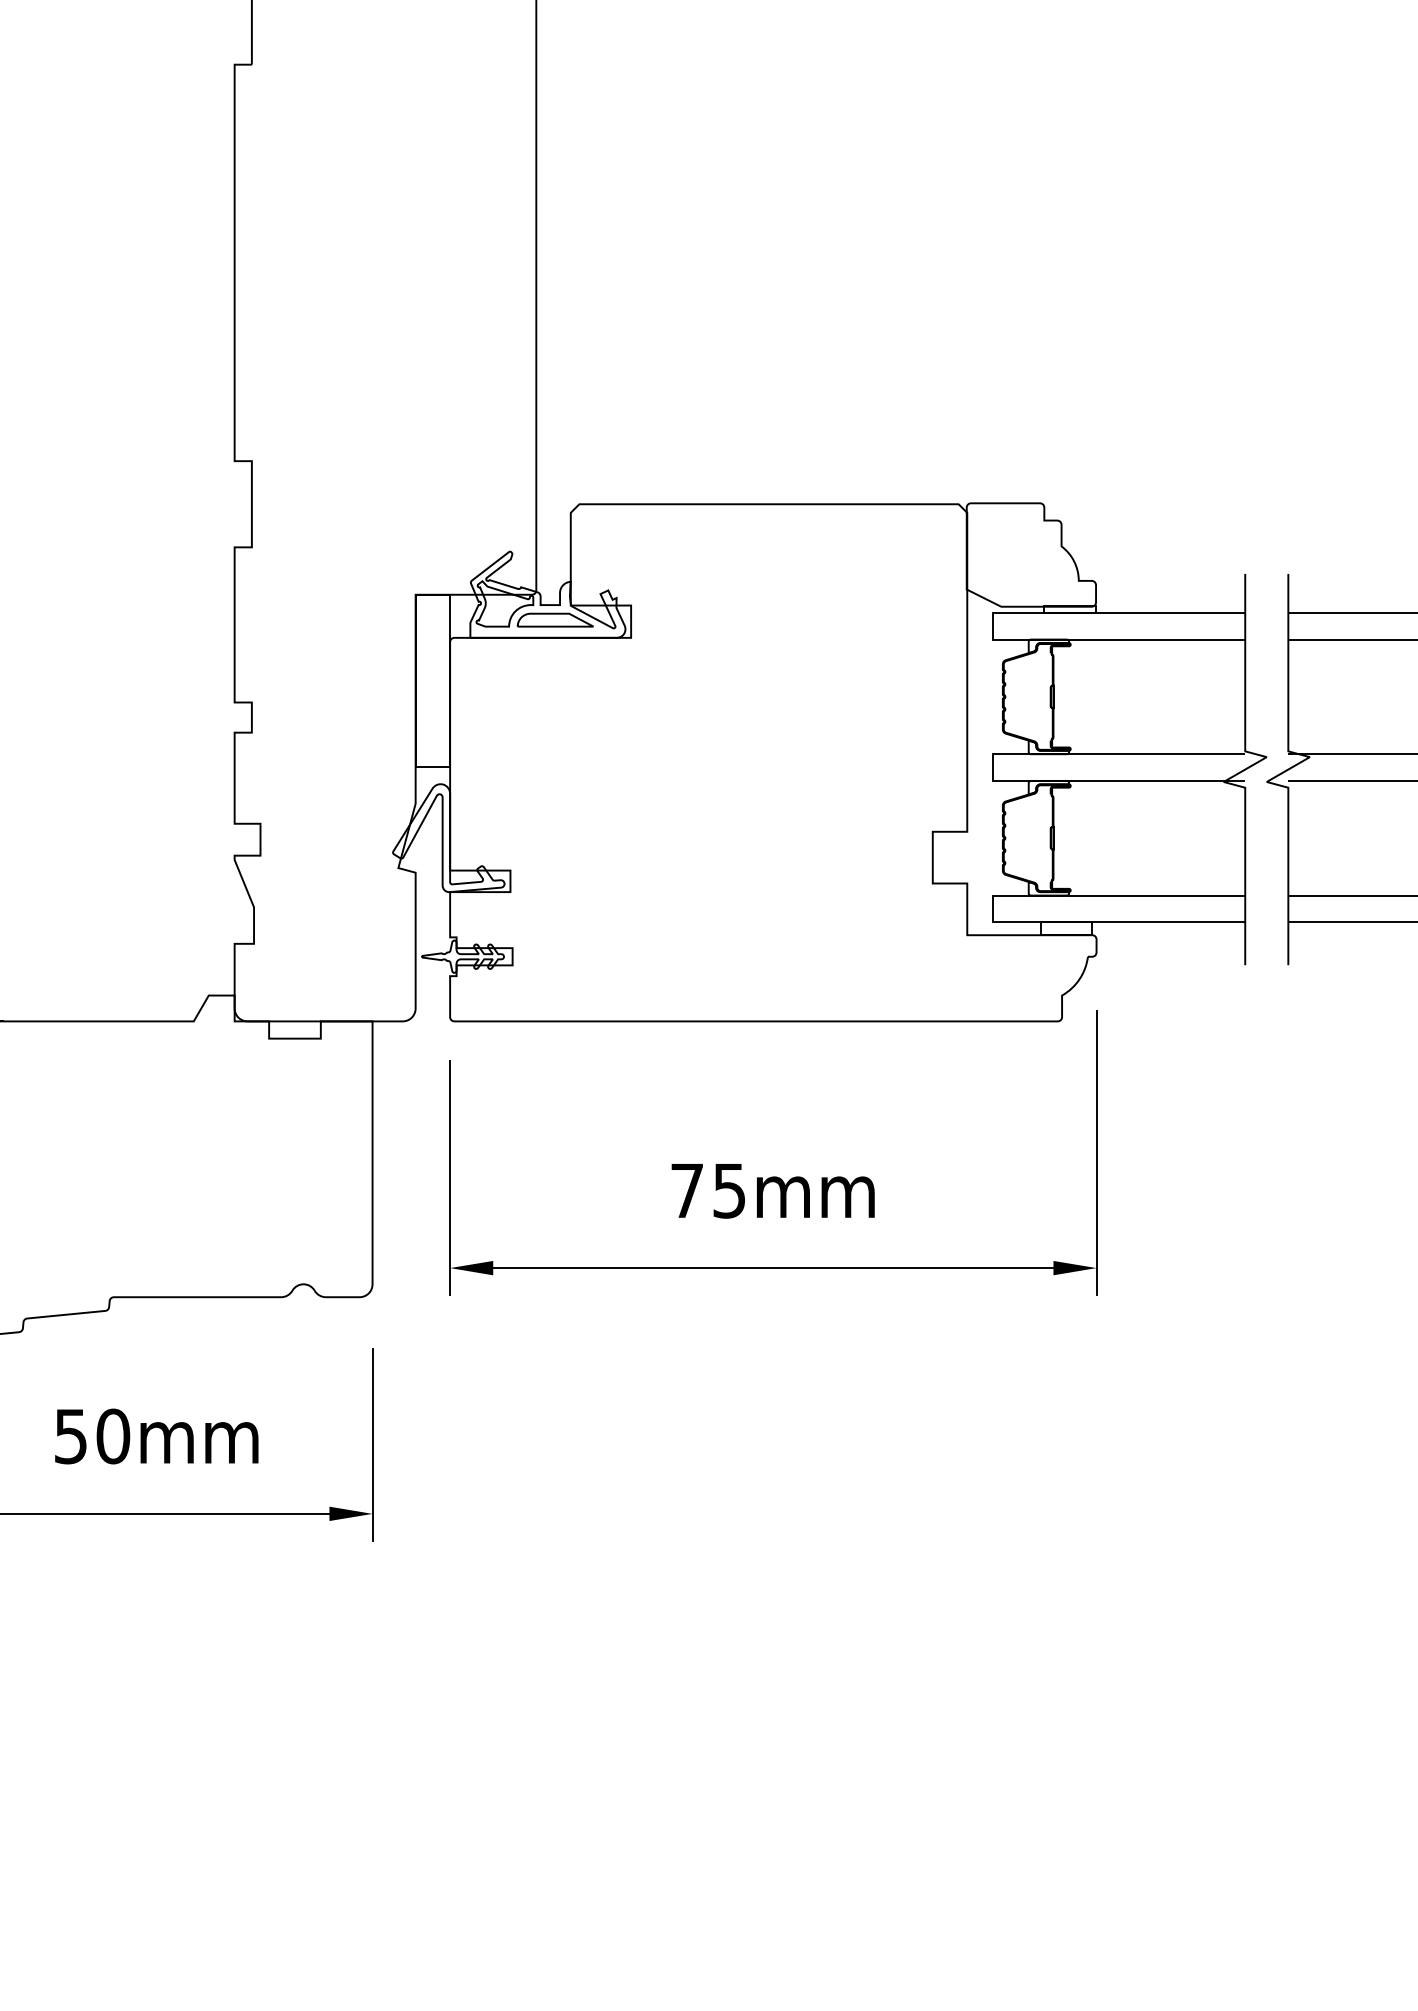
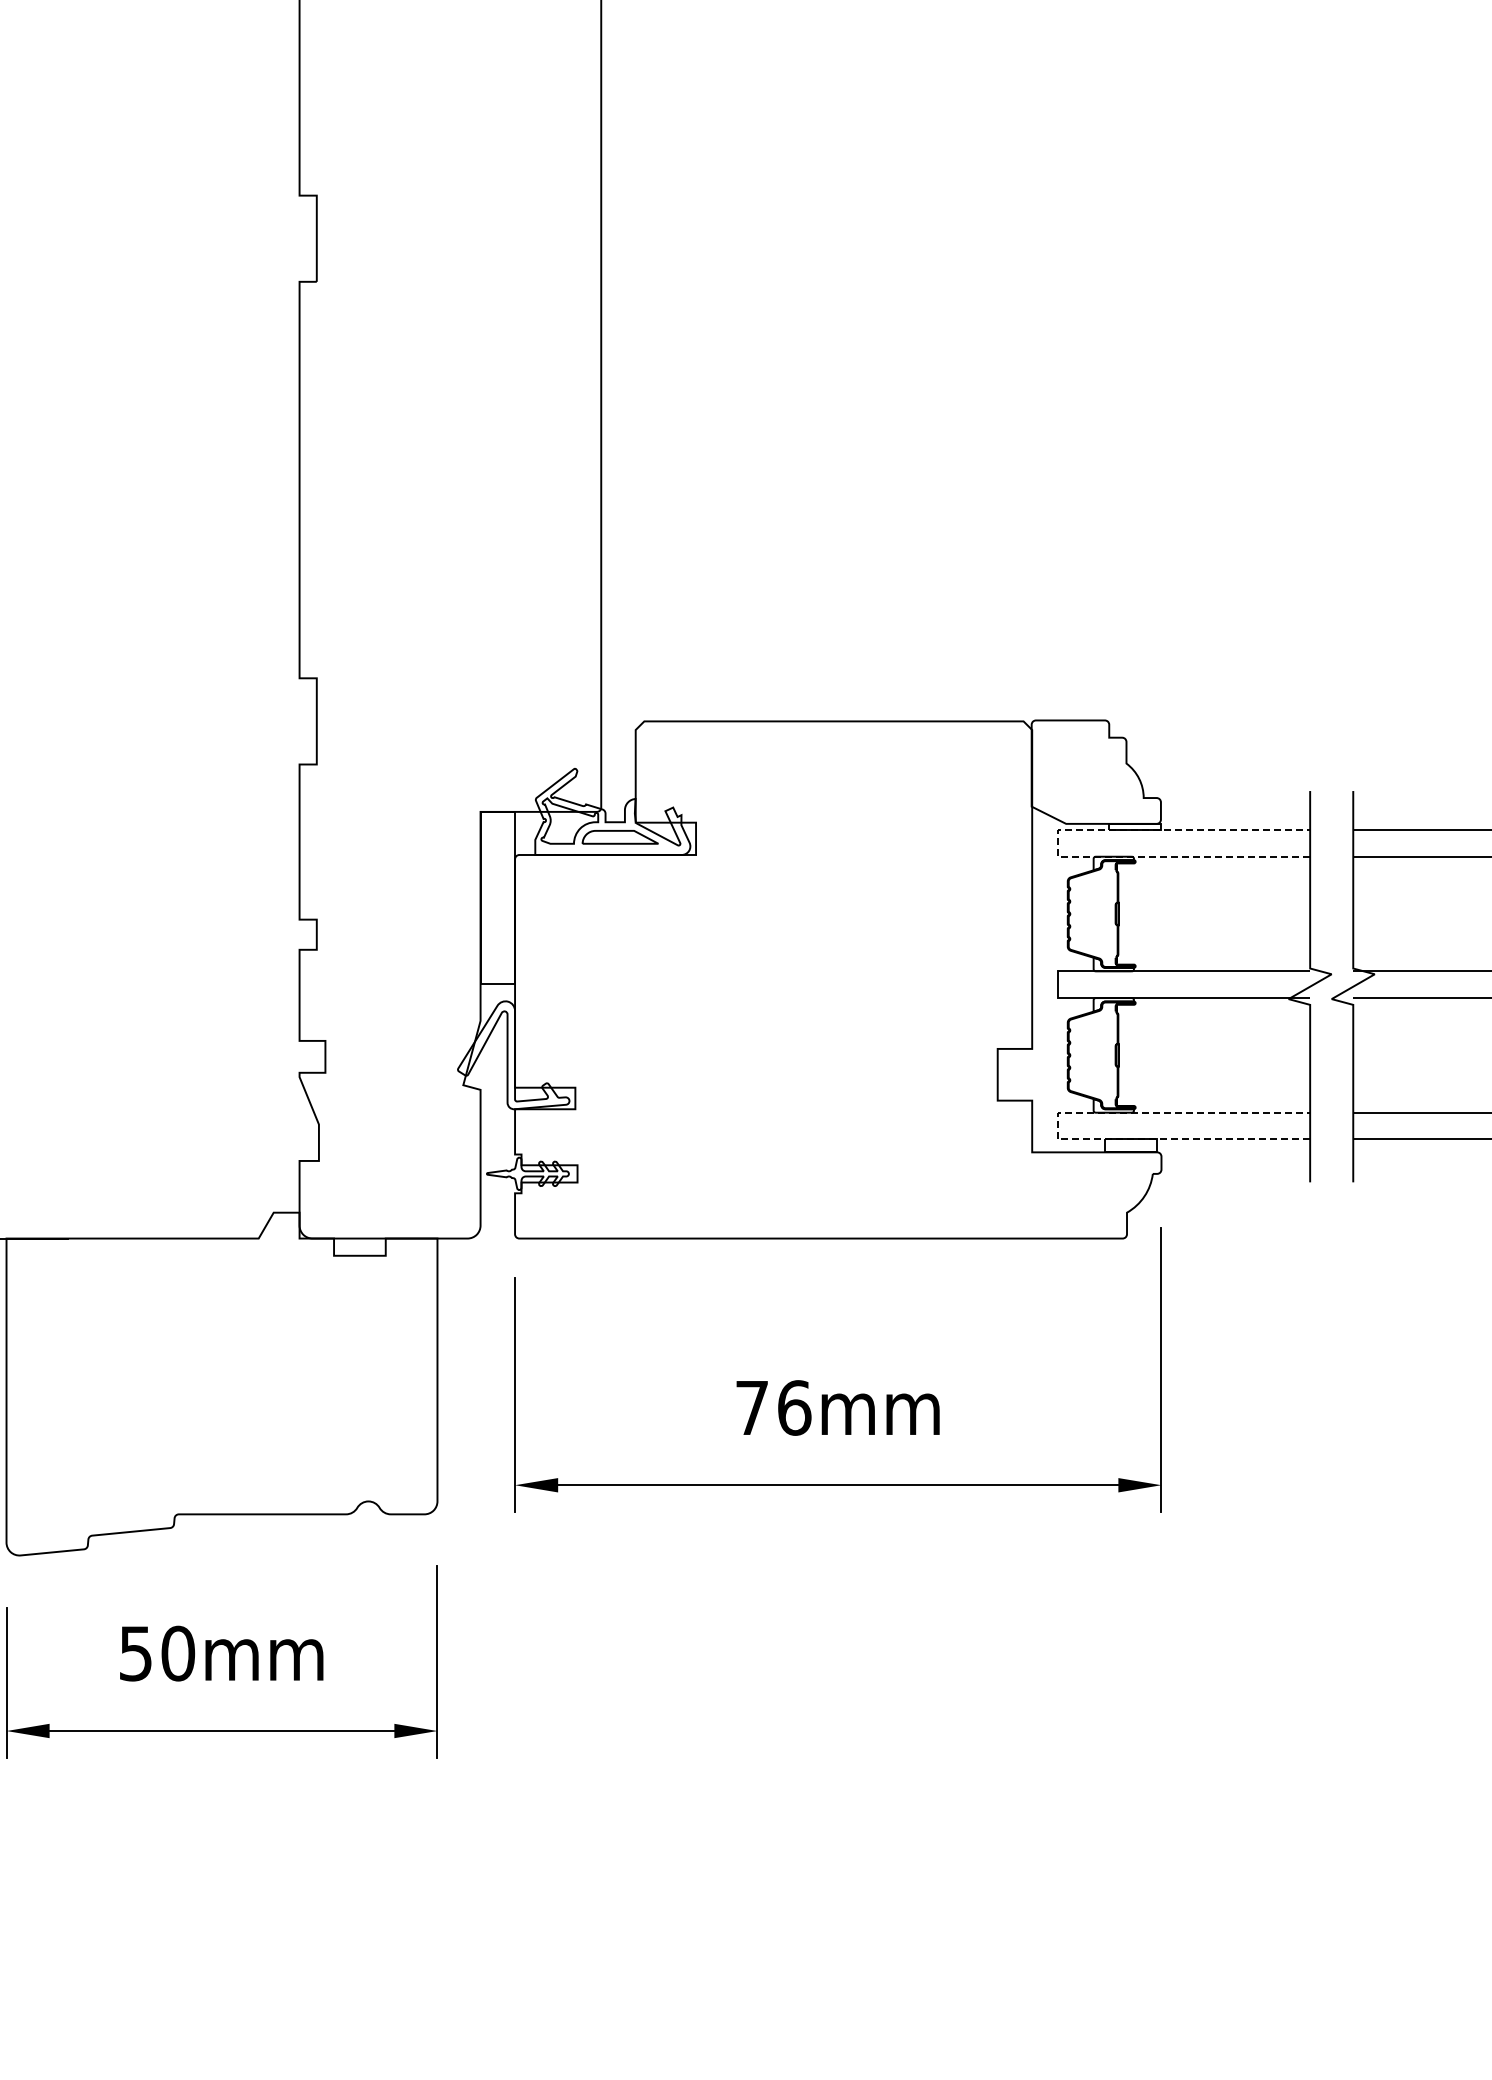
line: (993, 625) -> (1058, 842), solid -> dashed
line: (993, 908) -> (1058, 1125), solid -> dashed
text: (729, 1190) -> (794, 1407), 75mm -> 76mm

